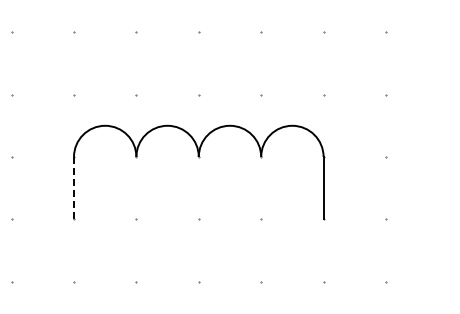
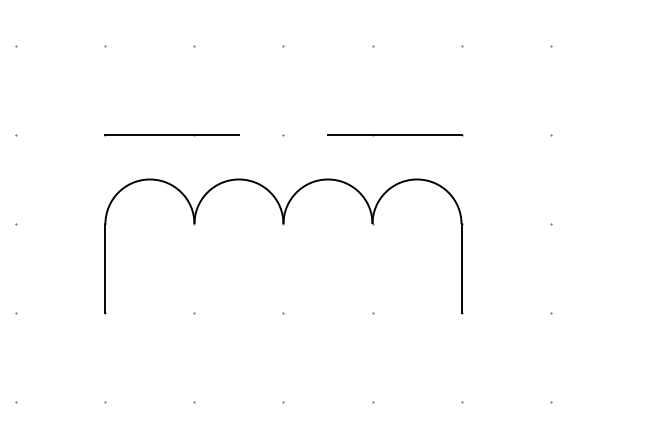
line: (120, 94) -> (171, 134), added
line: (276, 94) -> (394, 134), added
line: (74, 187) -> (106, 267), dashed -> solid

